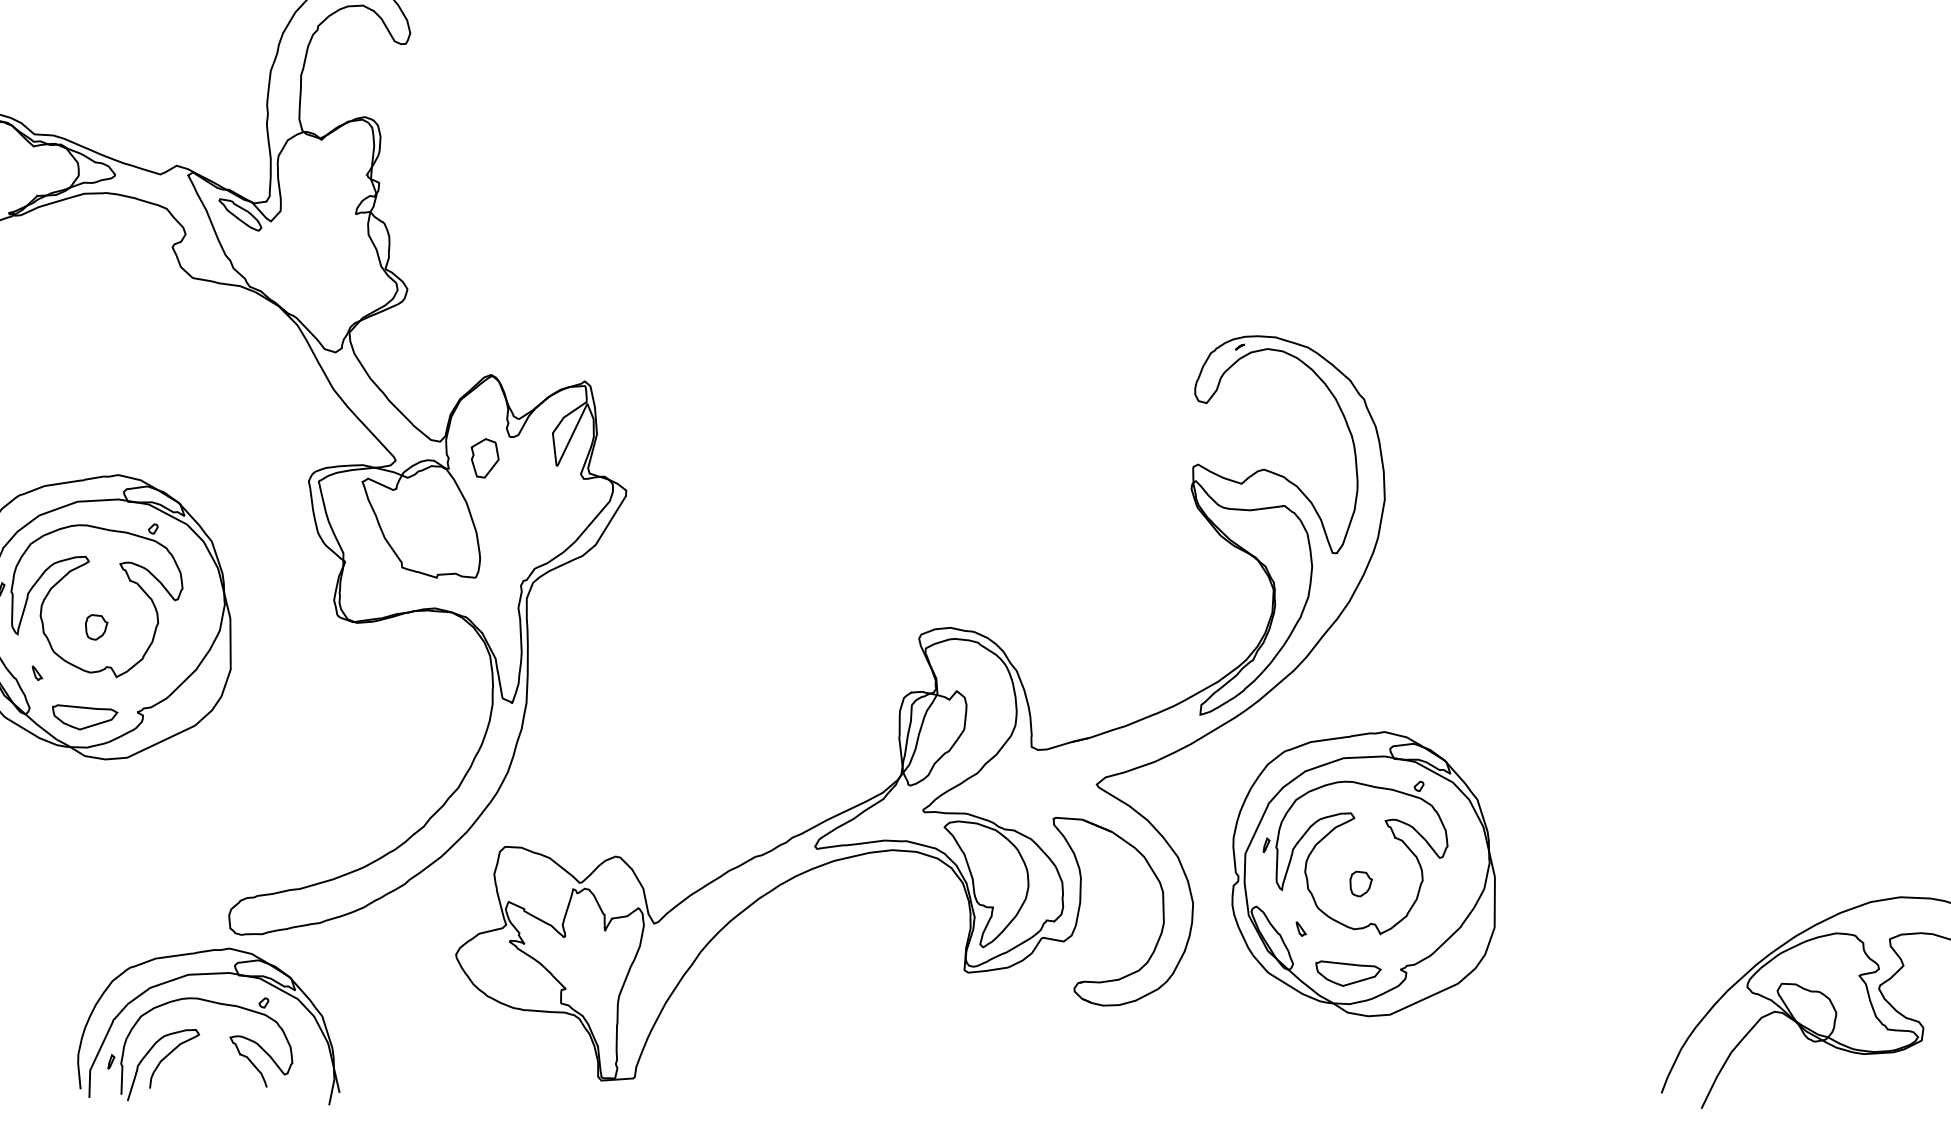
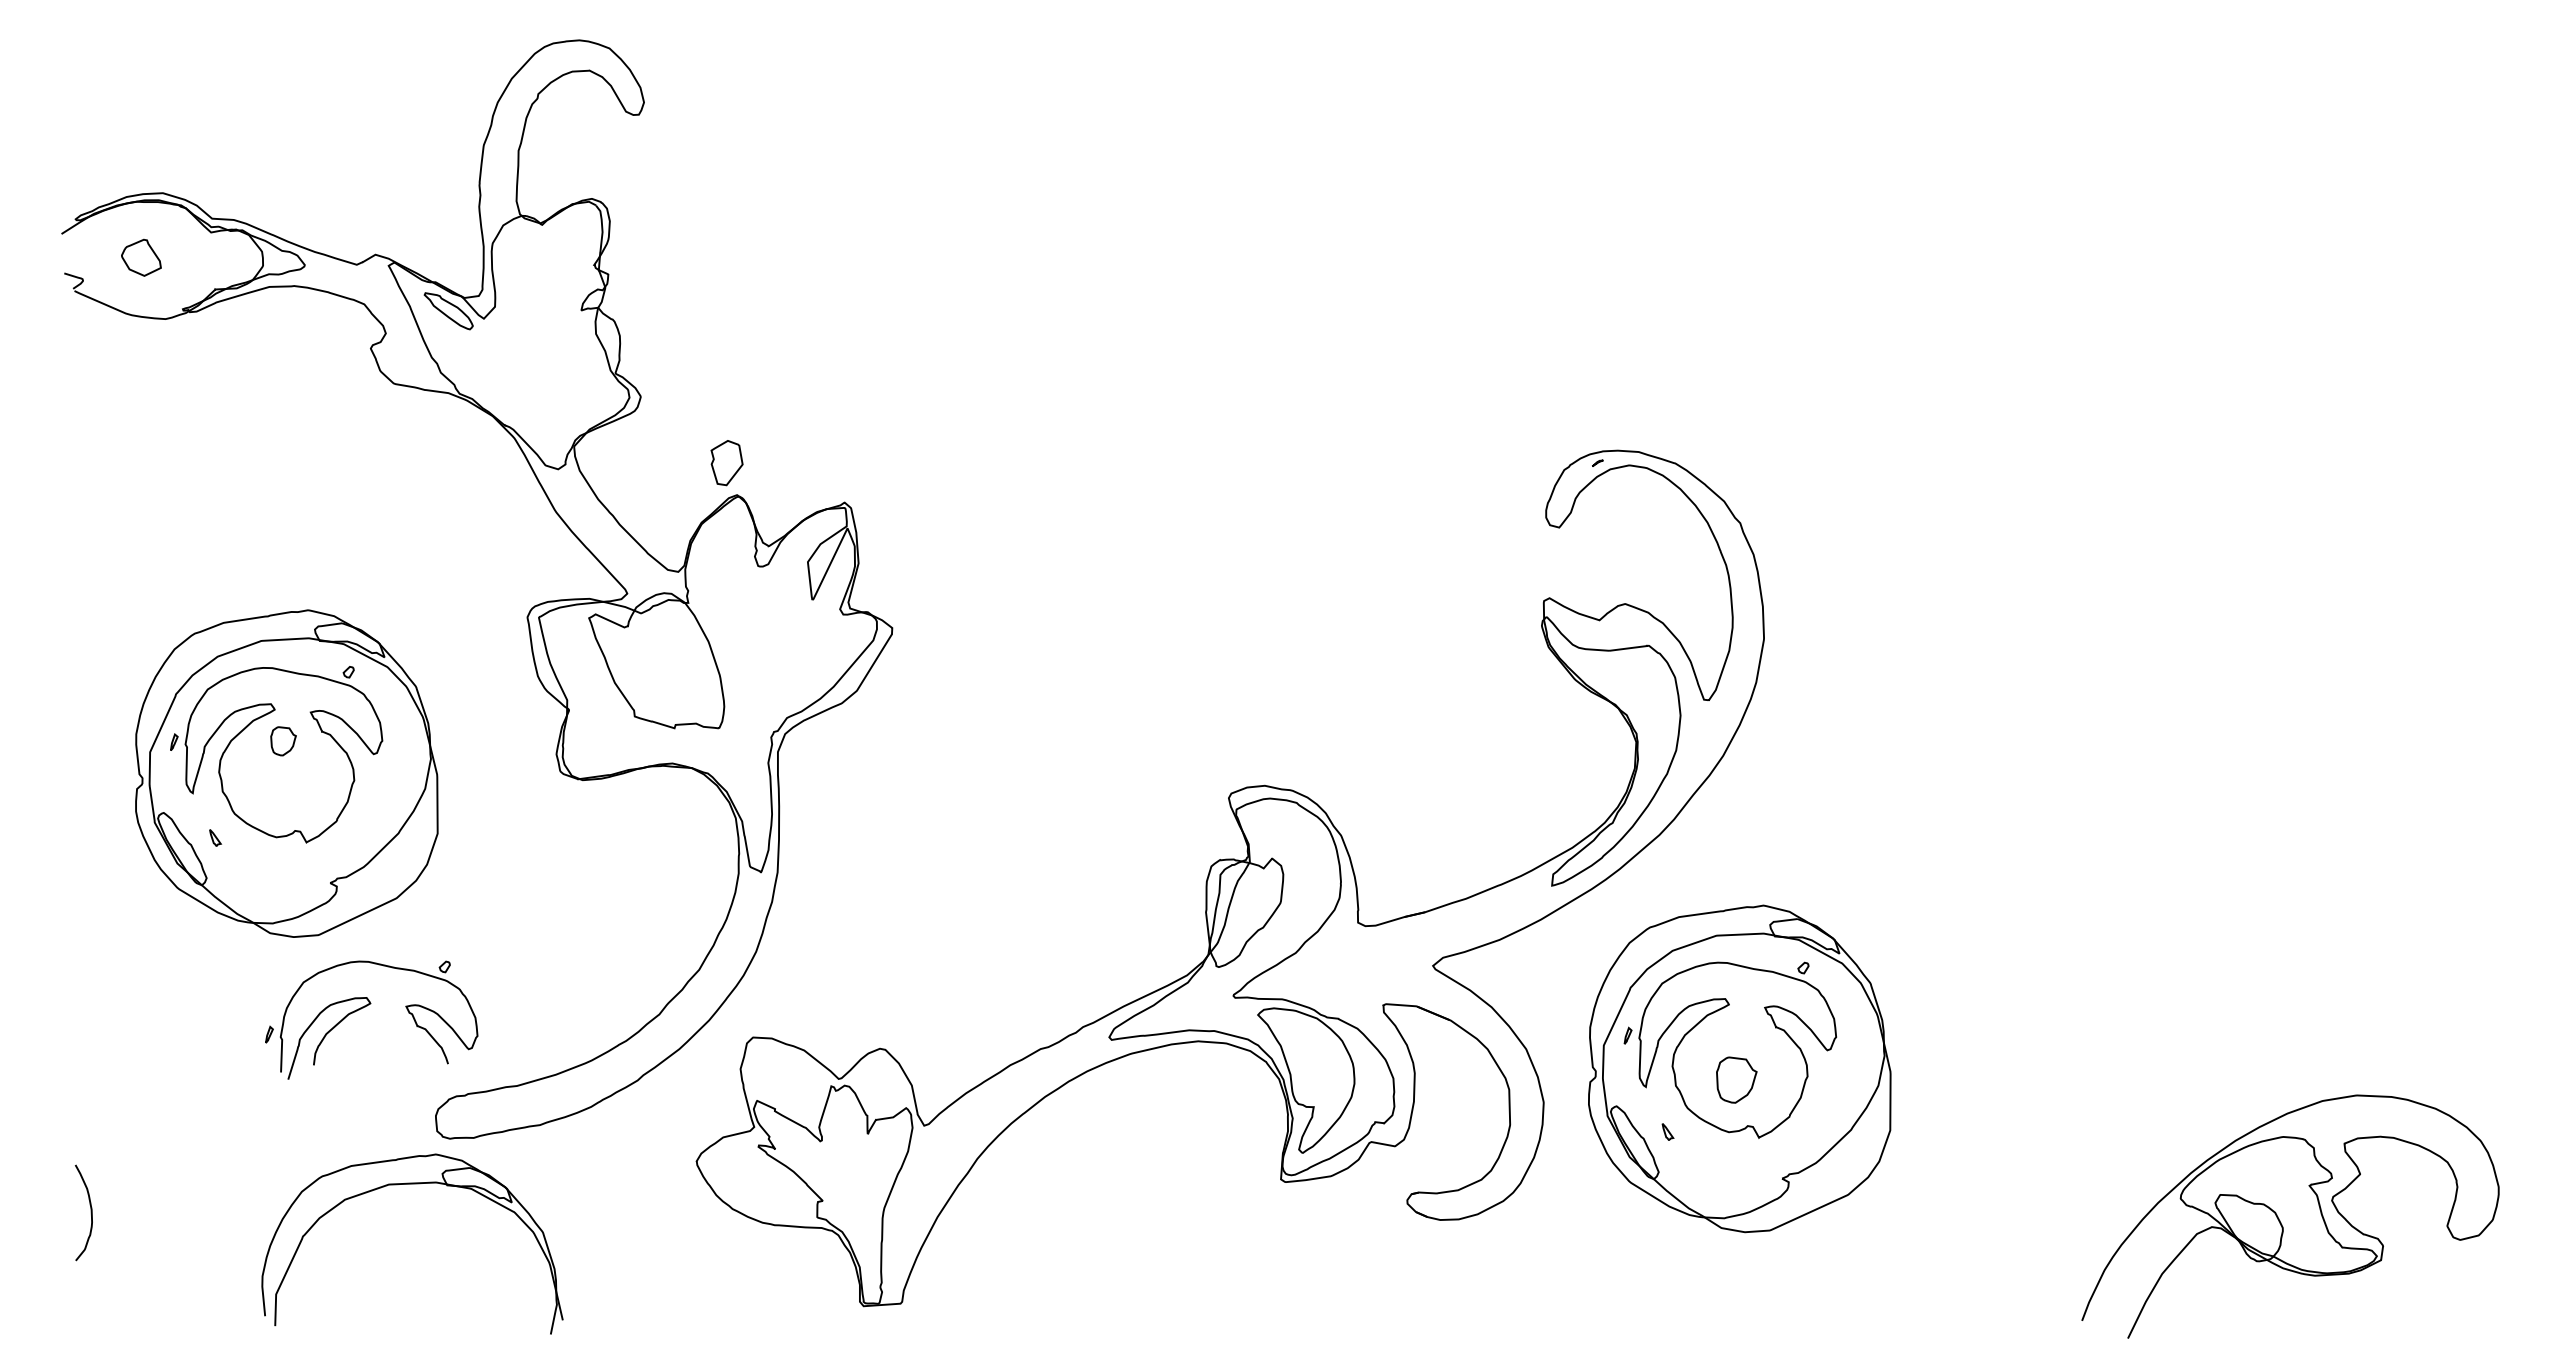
part: (484, 458) -> (726, 463), moved
part: (96, 627) -> (283, 741), moved
part: (85, 717) -> (270, 888), removed
part: (1360, 884) -> (1736, 1080), size x1.6
part: (1348, 973) -> (1722, 1183), removed
part: (194, 1038) -> (365, 1007), moved

